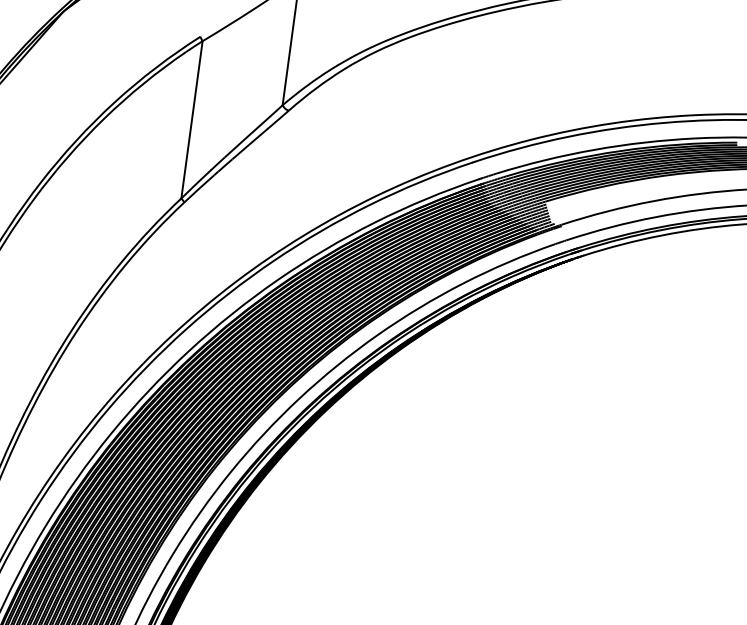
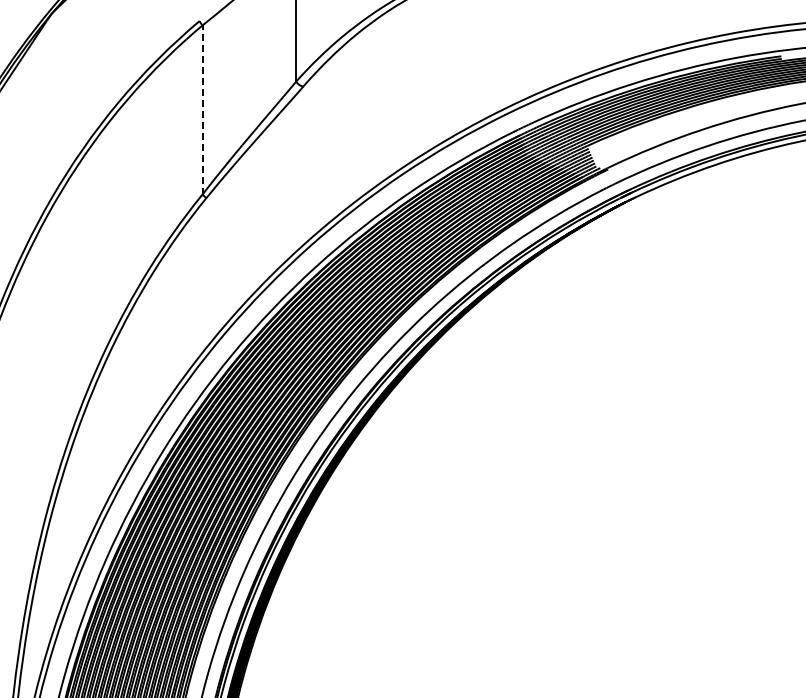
line: (191, 120) -> (202, 110), solid -> dashed

